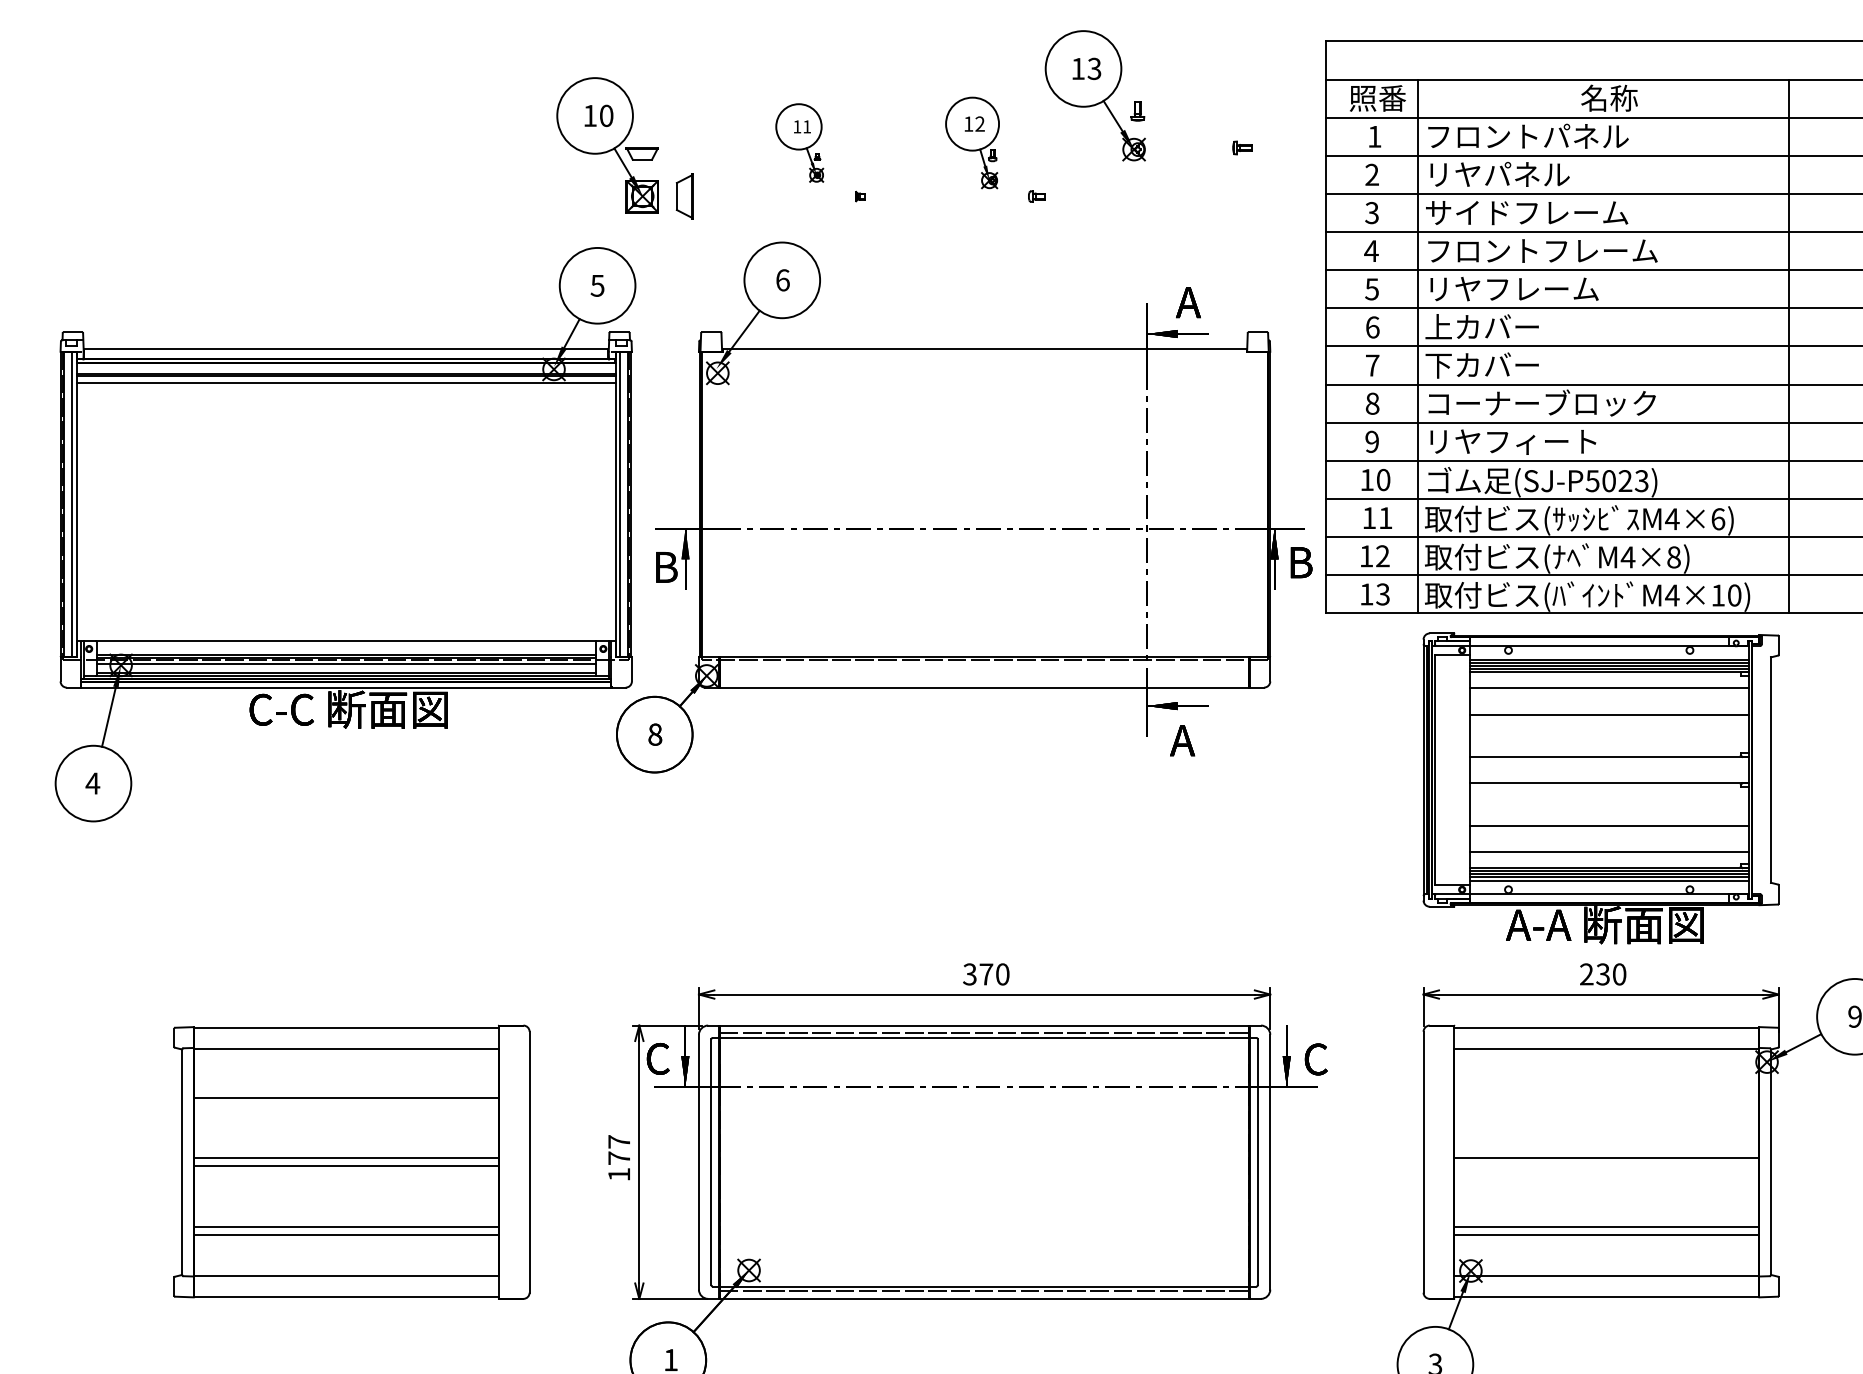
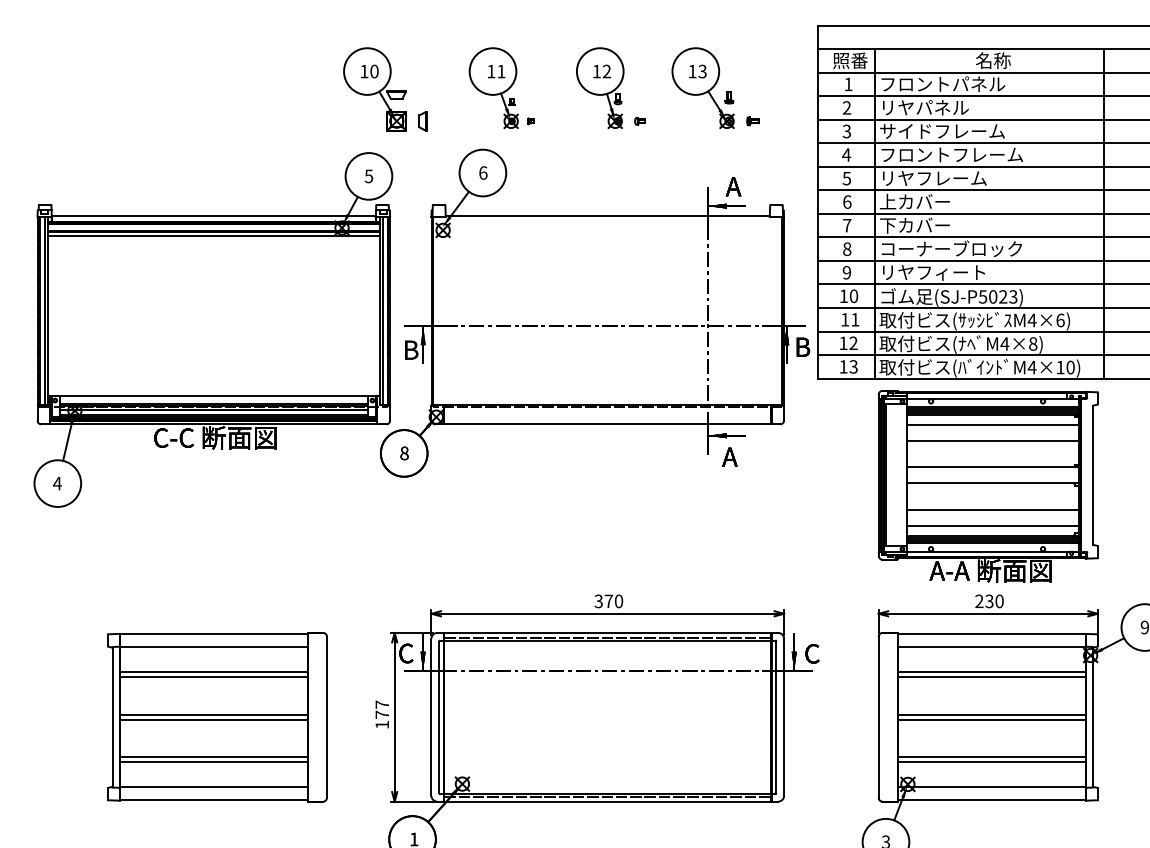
part: (1094, 96) -> (702, 88), moved
part: (799, 143) -> (493, 88), size x1.67
part: (972, 143) -> (600, 88), size x1.43
part: (1241, 148) -> (752, 121), moved
part: (684, 196) -> (422, 121), size x0.71
line: (345, 1089) -> (213, 672), added
line: (1606, 1089) -> (991, 672), added
line: (1606, 1097) -> (991, 677), added
line: (1606, 1165) -> (991, 719), added

